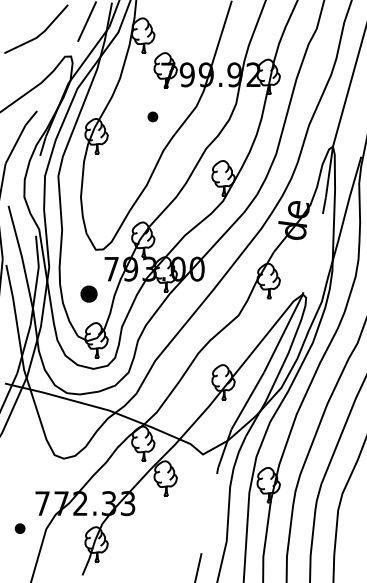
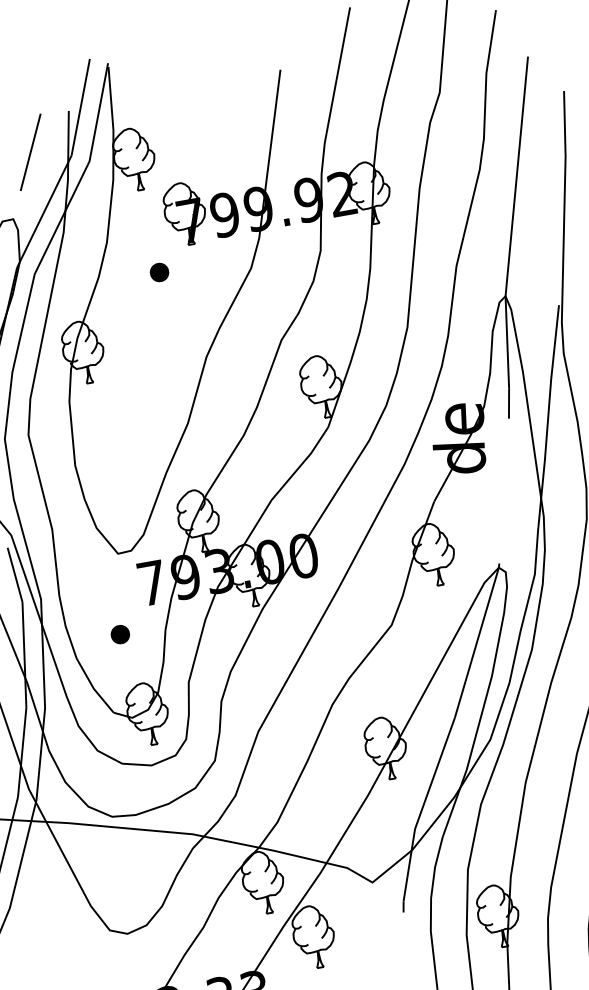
part: (152, 116) -> (158, 271), moved
part: (89, 294) -> (120, 634), size x0.62

